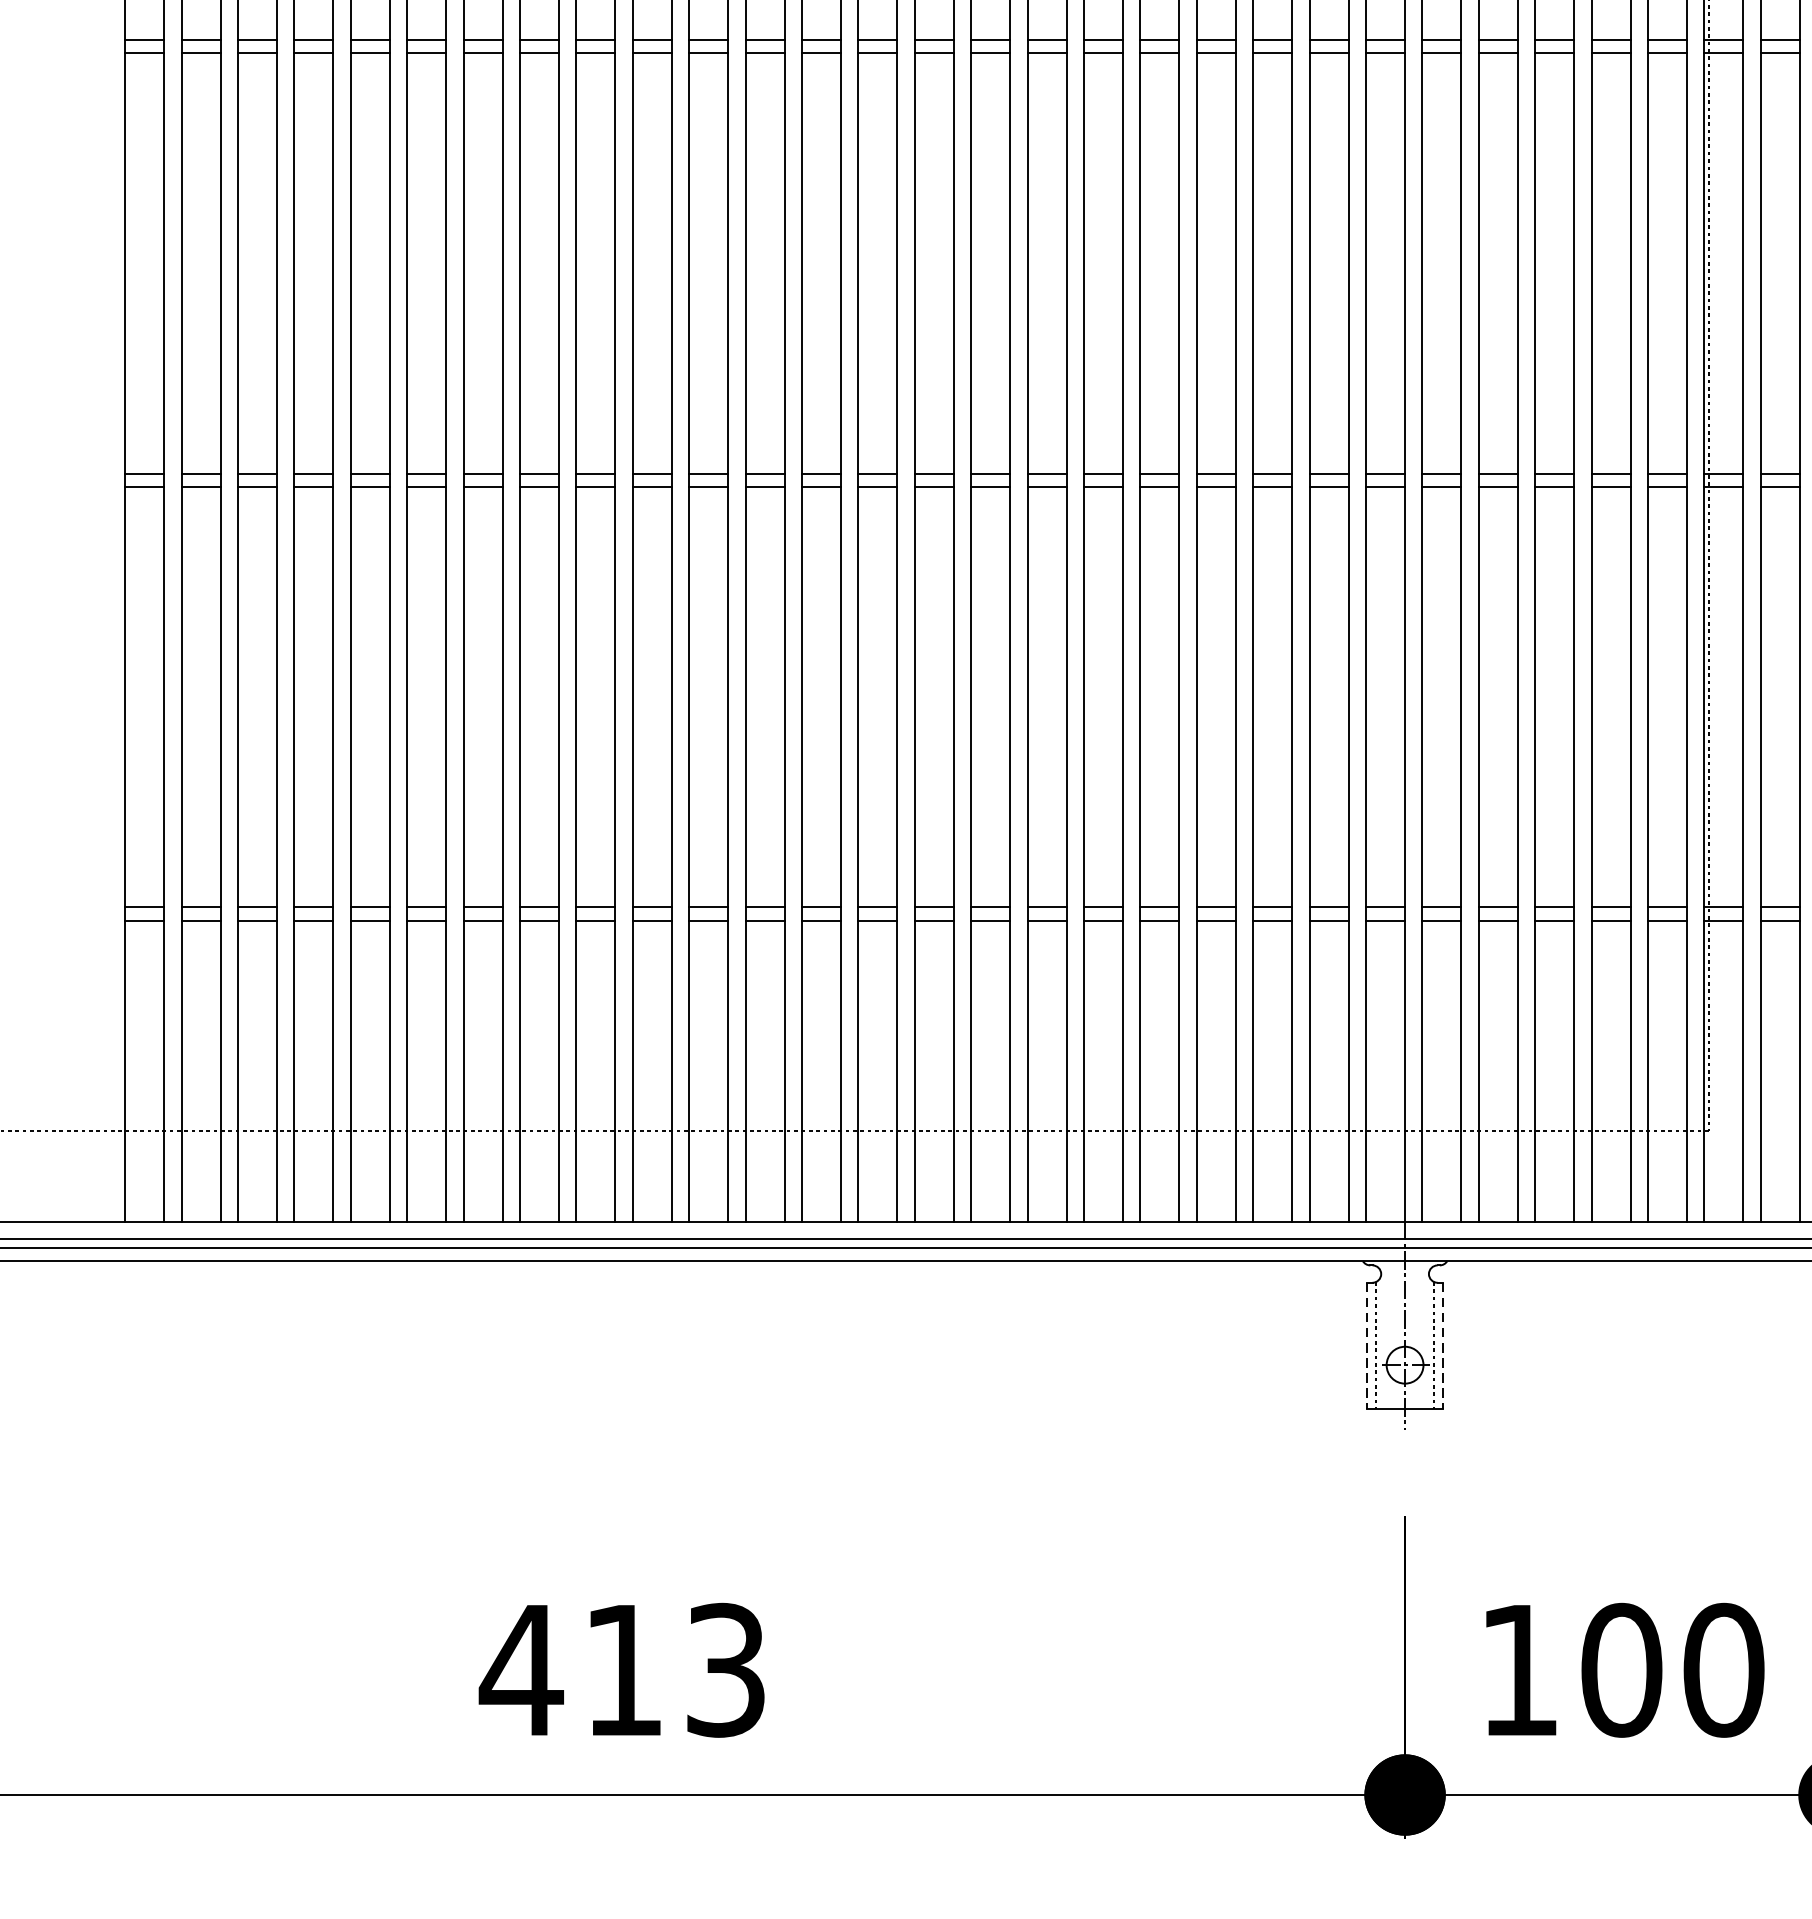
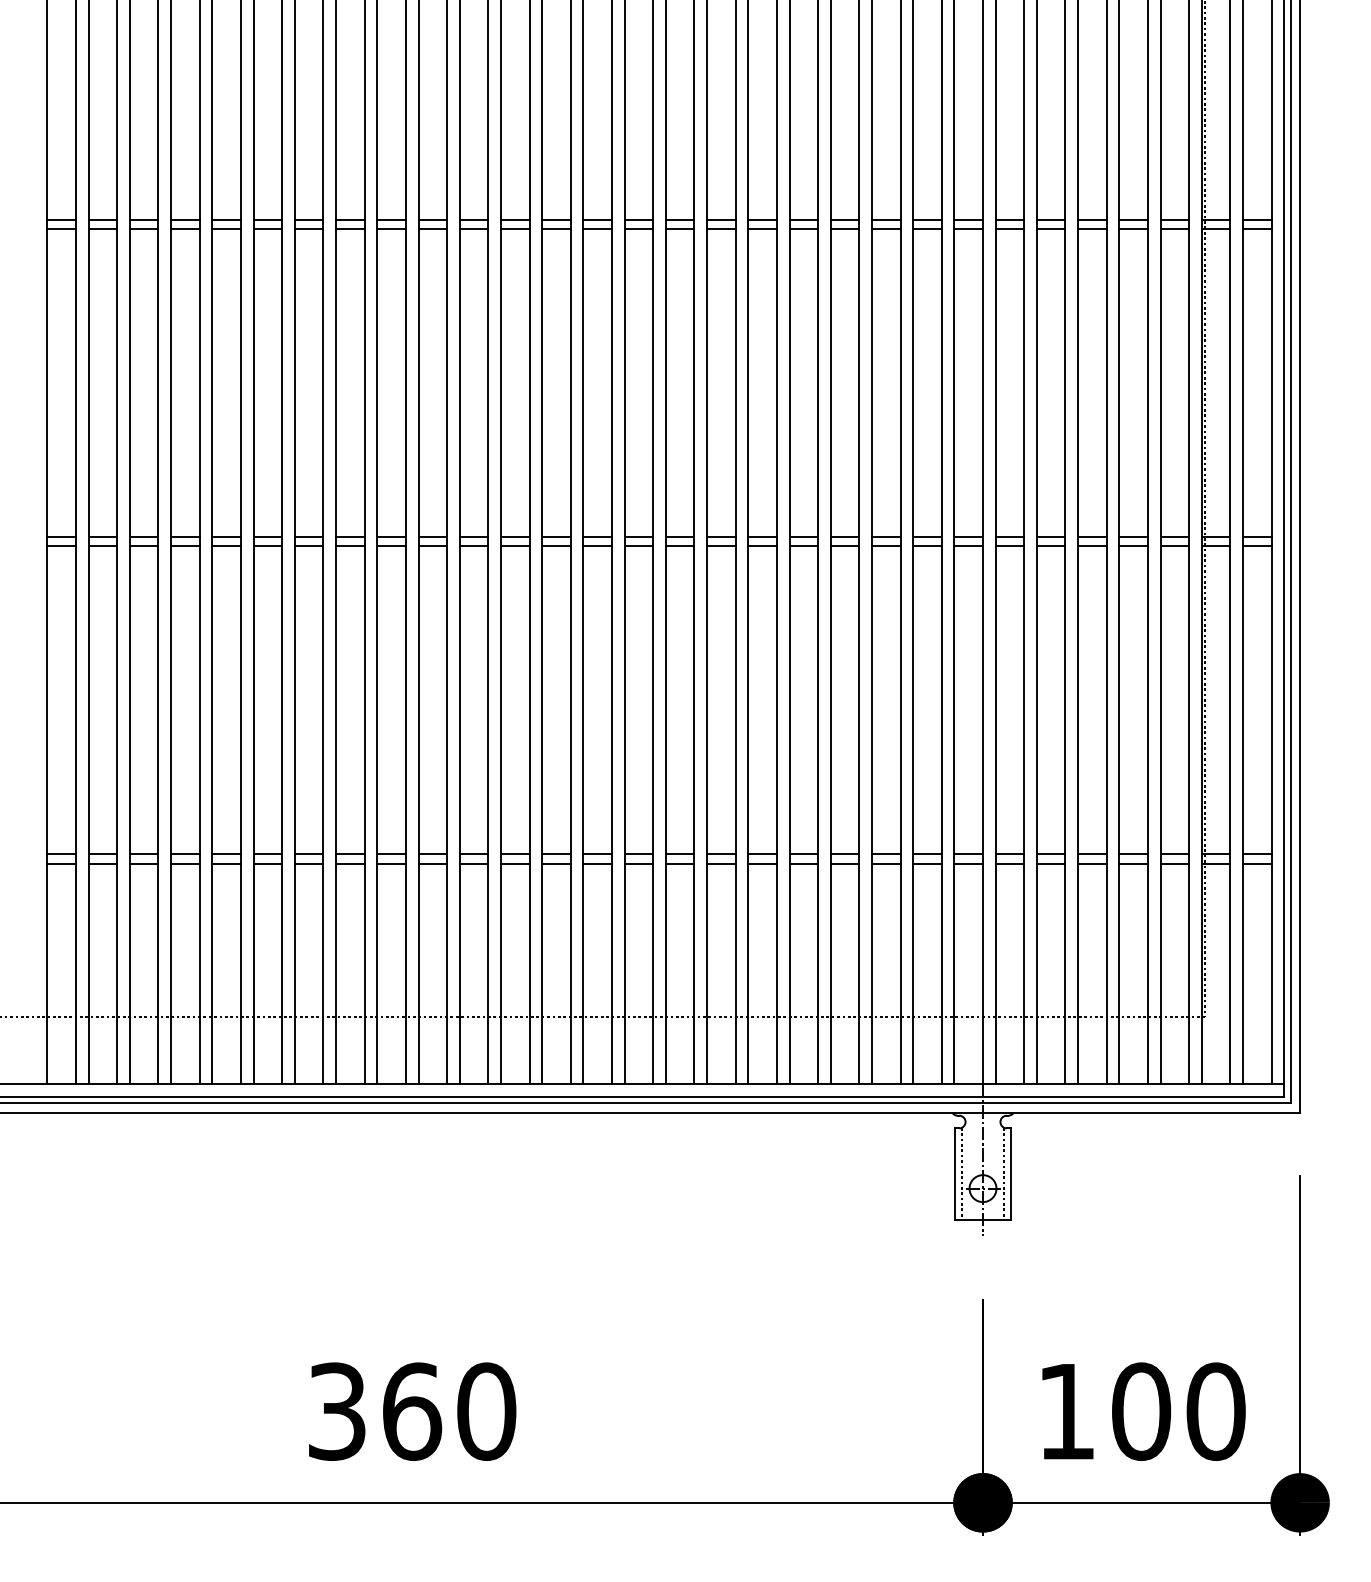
line: (1367, 1345) -> (955, 1174), dashed -> solid
line: (1442, 1345) -> (1010, 1174), dashed -> solid
text: (621, 1670) -> (410, 1411), 413 -> 360

